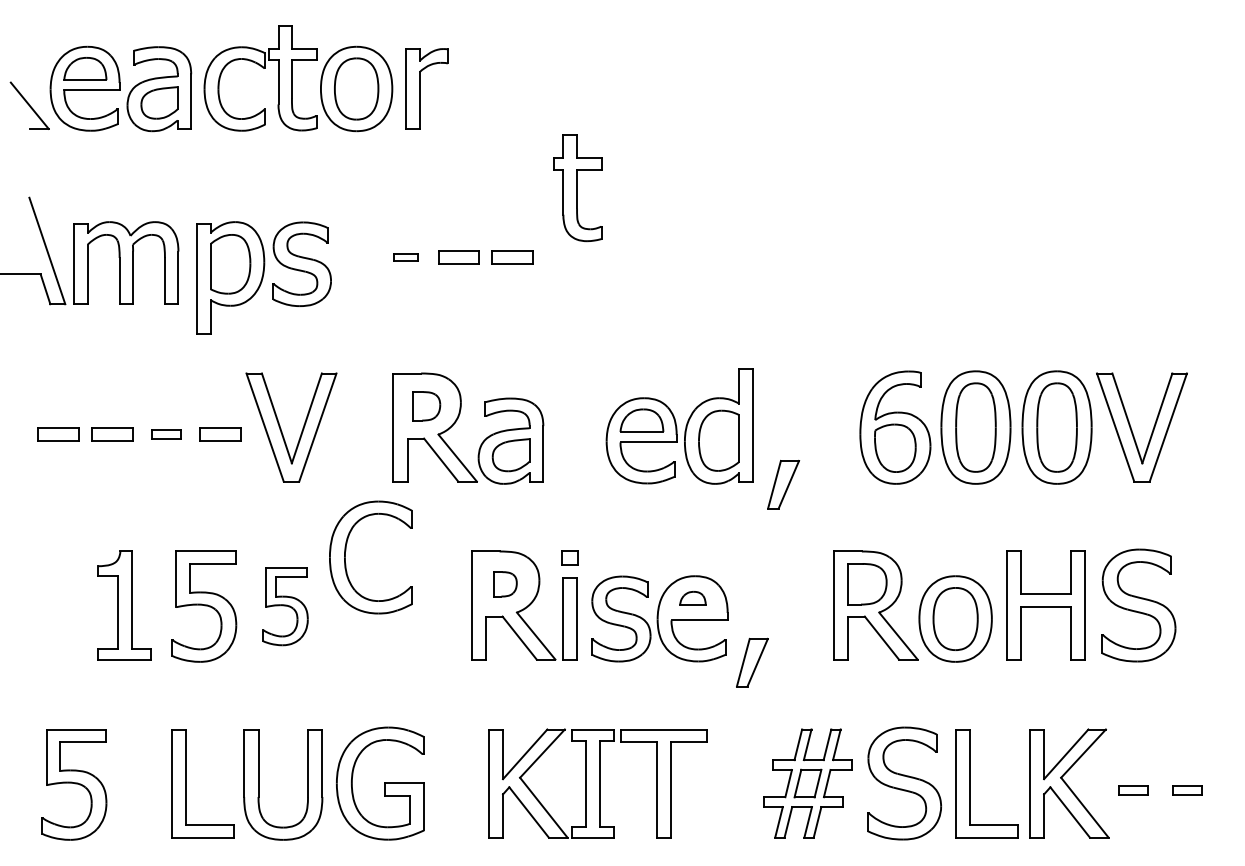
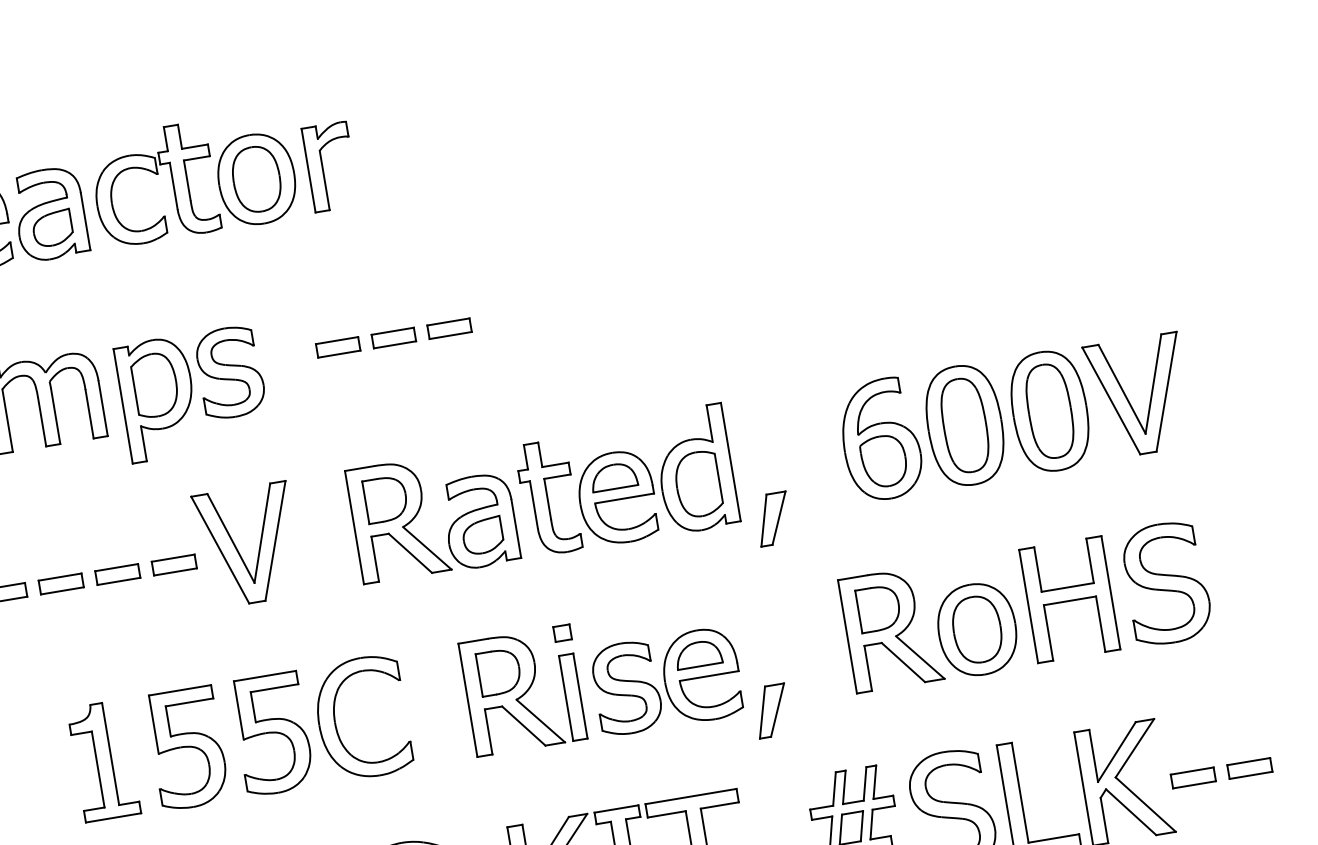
part: (577, 188) -> (548, 498), moved
part: (405, 257) -> (337, 347), size x1.67
part: (426, 406) -> (385, 499), size x1.43
part: (166, 434) -> (118, 574), size x1.43
part: (346, 551) -> (335, 715), moved
part: (505, 584) -> (499, 672), size x1.67
part: (692, 598) -> (697, 654), size x1.67
part: (285, 606) -> (272, 734), size x1.43
part: (1133, 790) -> (1193, 778), size x1.43
part: (1187, 790) -> (1250, 768), size x1.43

